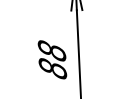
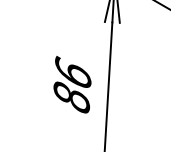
text: (52, 50) -> (73, 72), 88 -> 86

